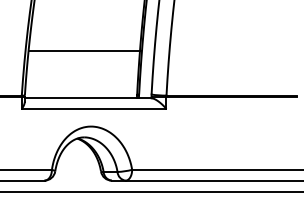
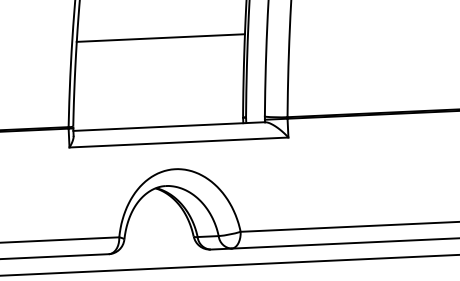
line: (84, 50) -> (159, 37), moved

